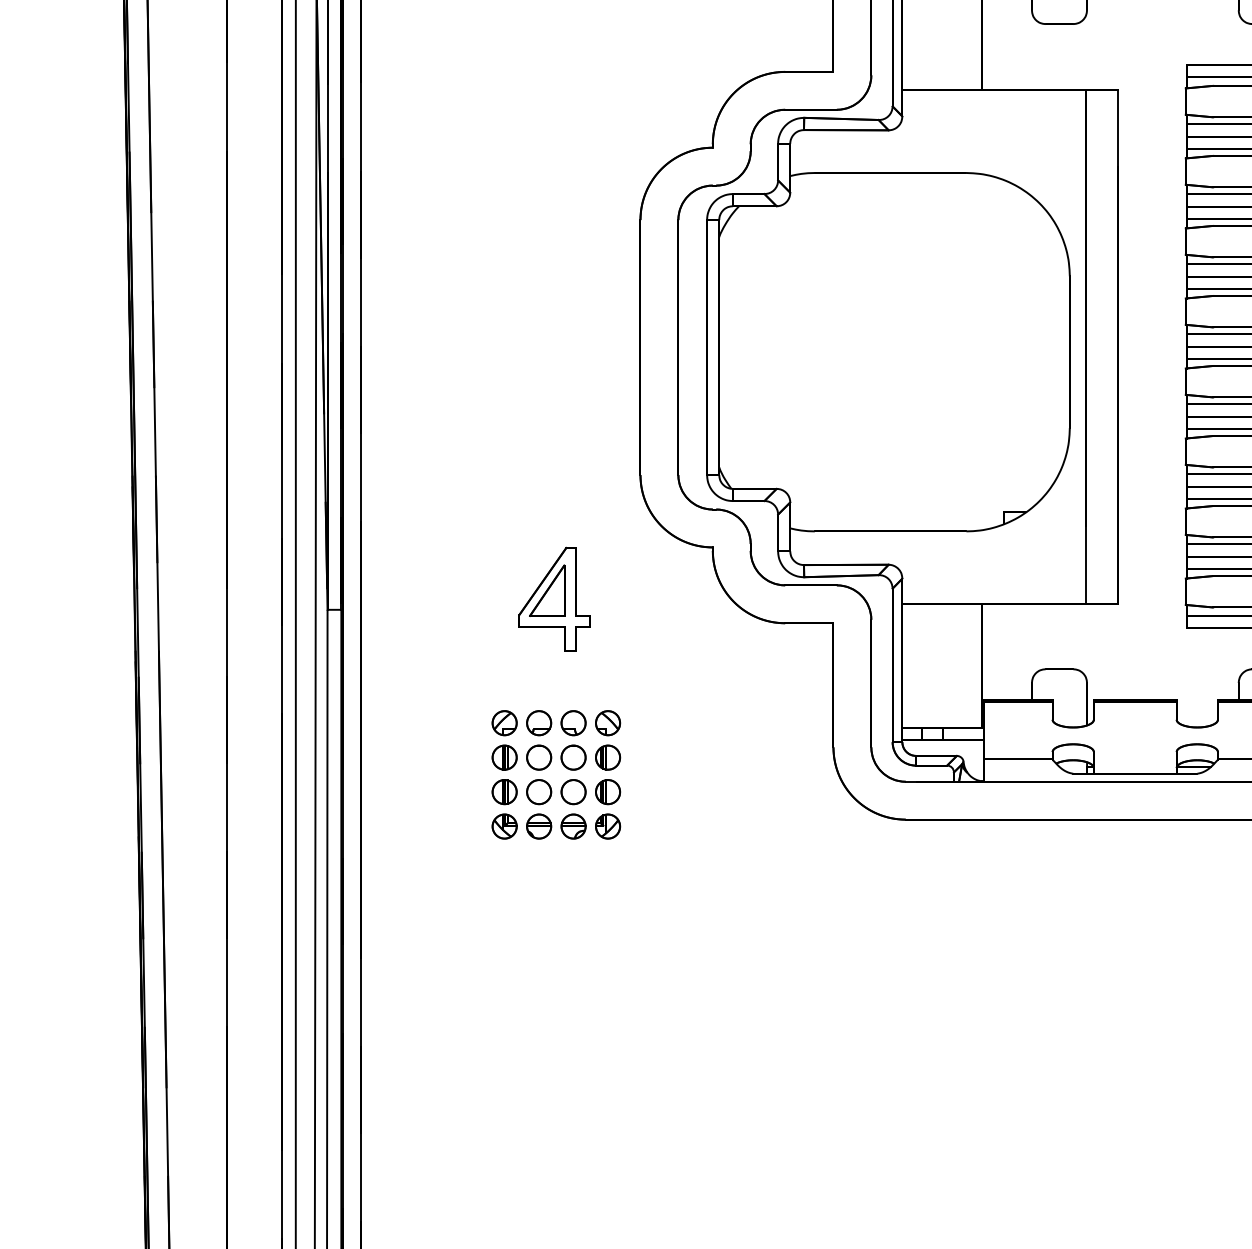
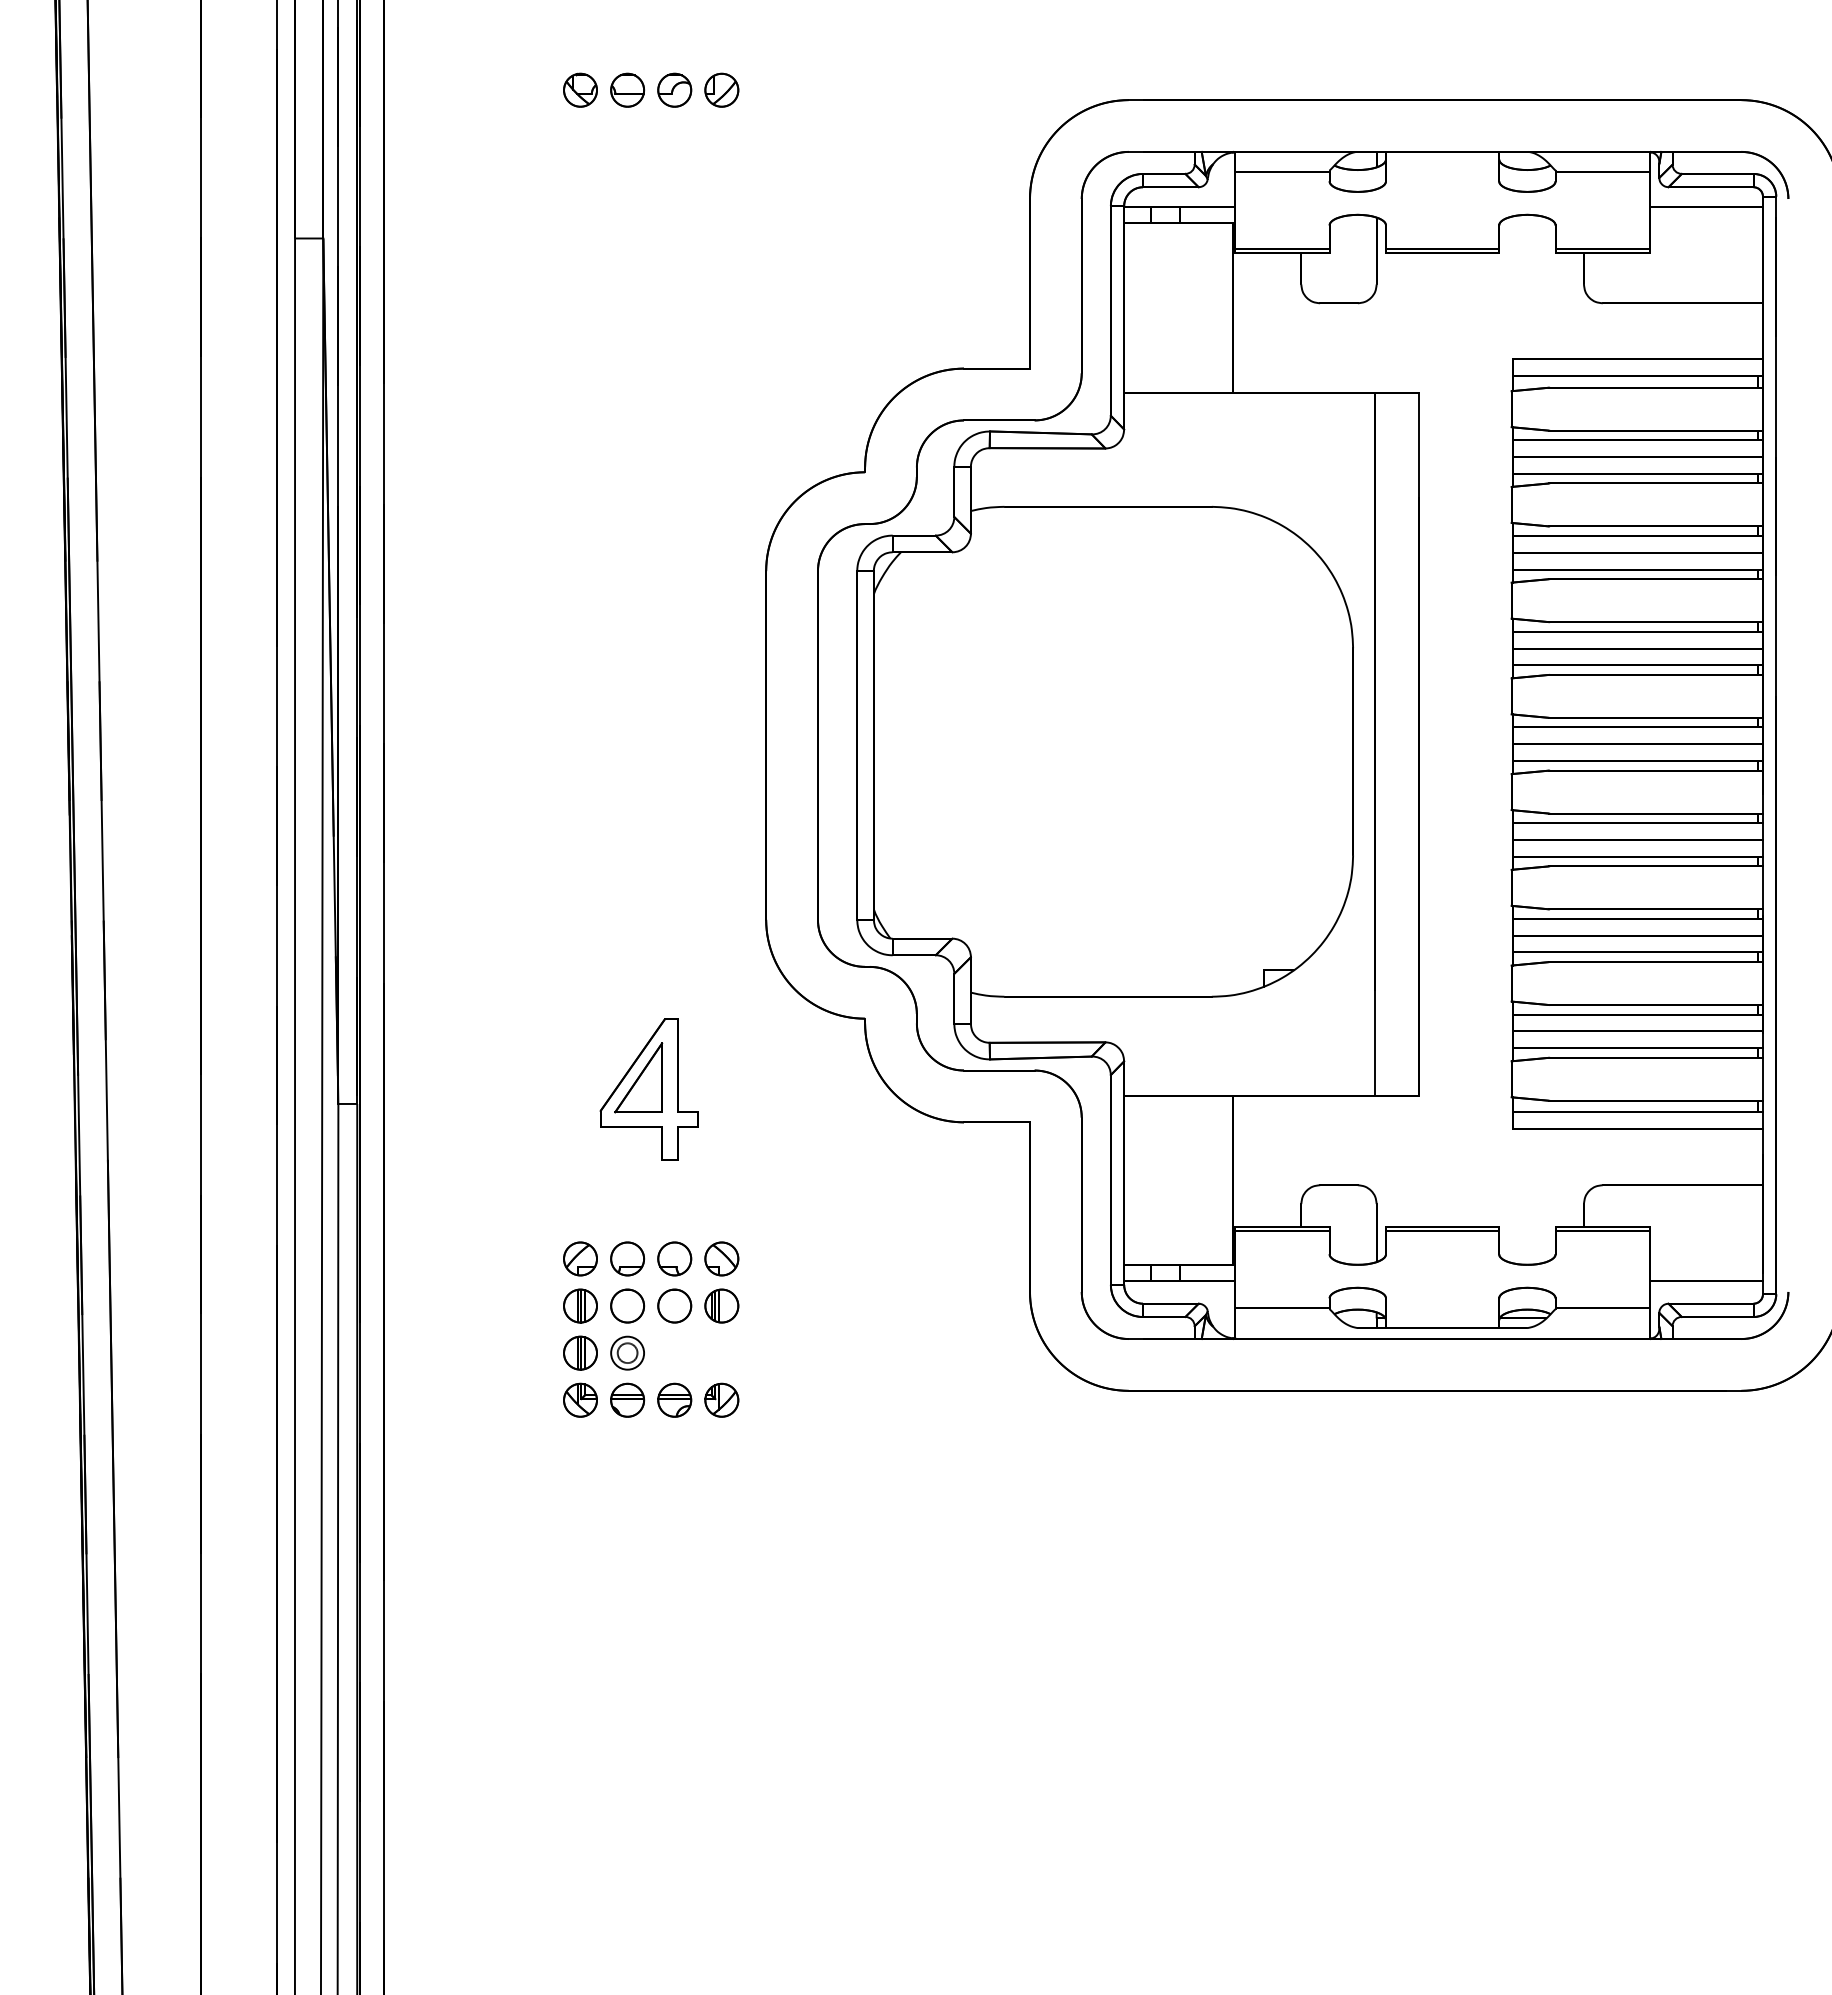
circle: (539, 791) -> (627, 1352), size x0.6
part: (573, 791) -> (674, 1352), removed
part: (607, 791) -> (721, 1352), removed

